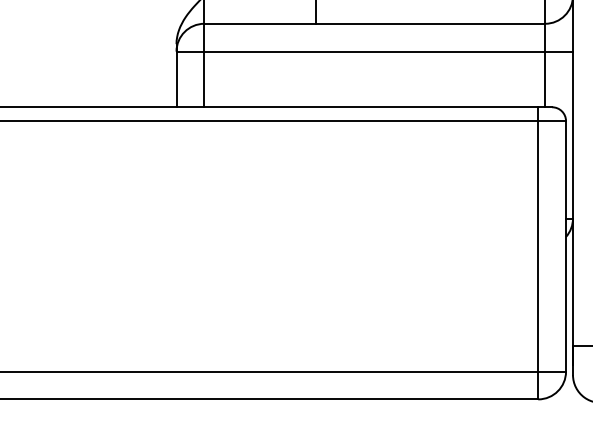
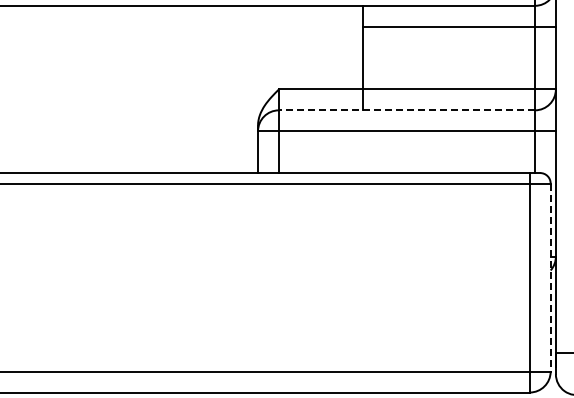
line: (374, 23) -> (406, 110), solid -> dashed
line: (565, 247) -> (550, 278), solid -> dashed

